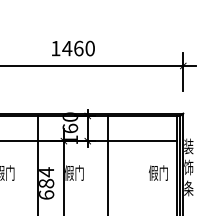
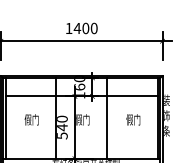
text: (78, 47) -> (85, 27), 1460 -> 1400
text: (158, 172) -> (133, 119), moved
text: (46, 183) -> (62, 127), 684 -> 540

